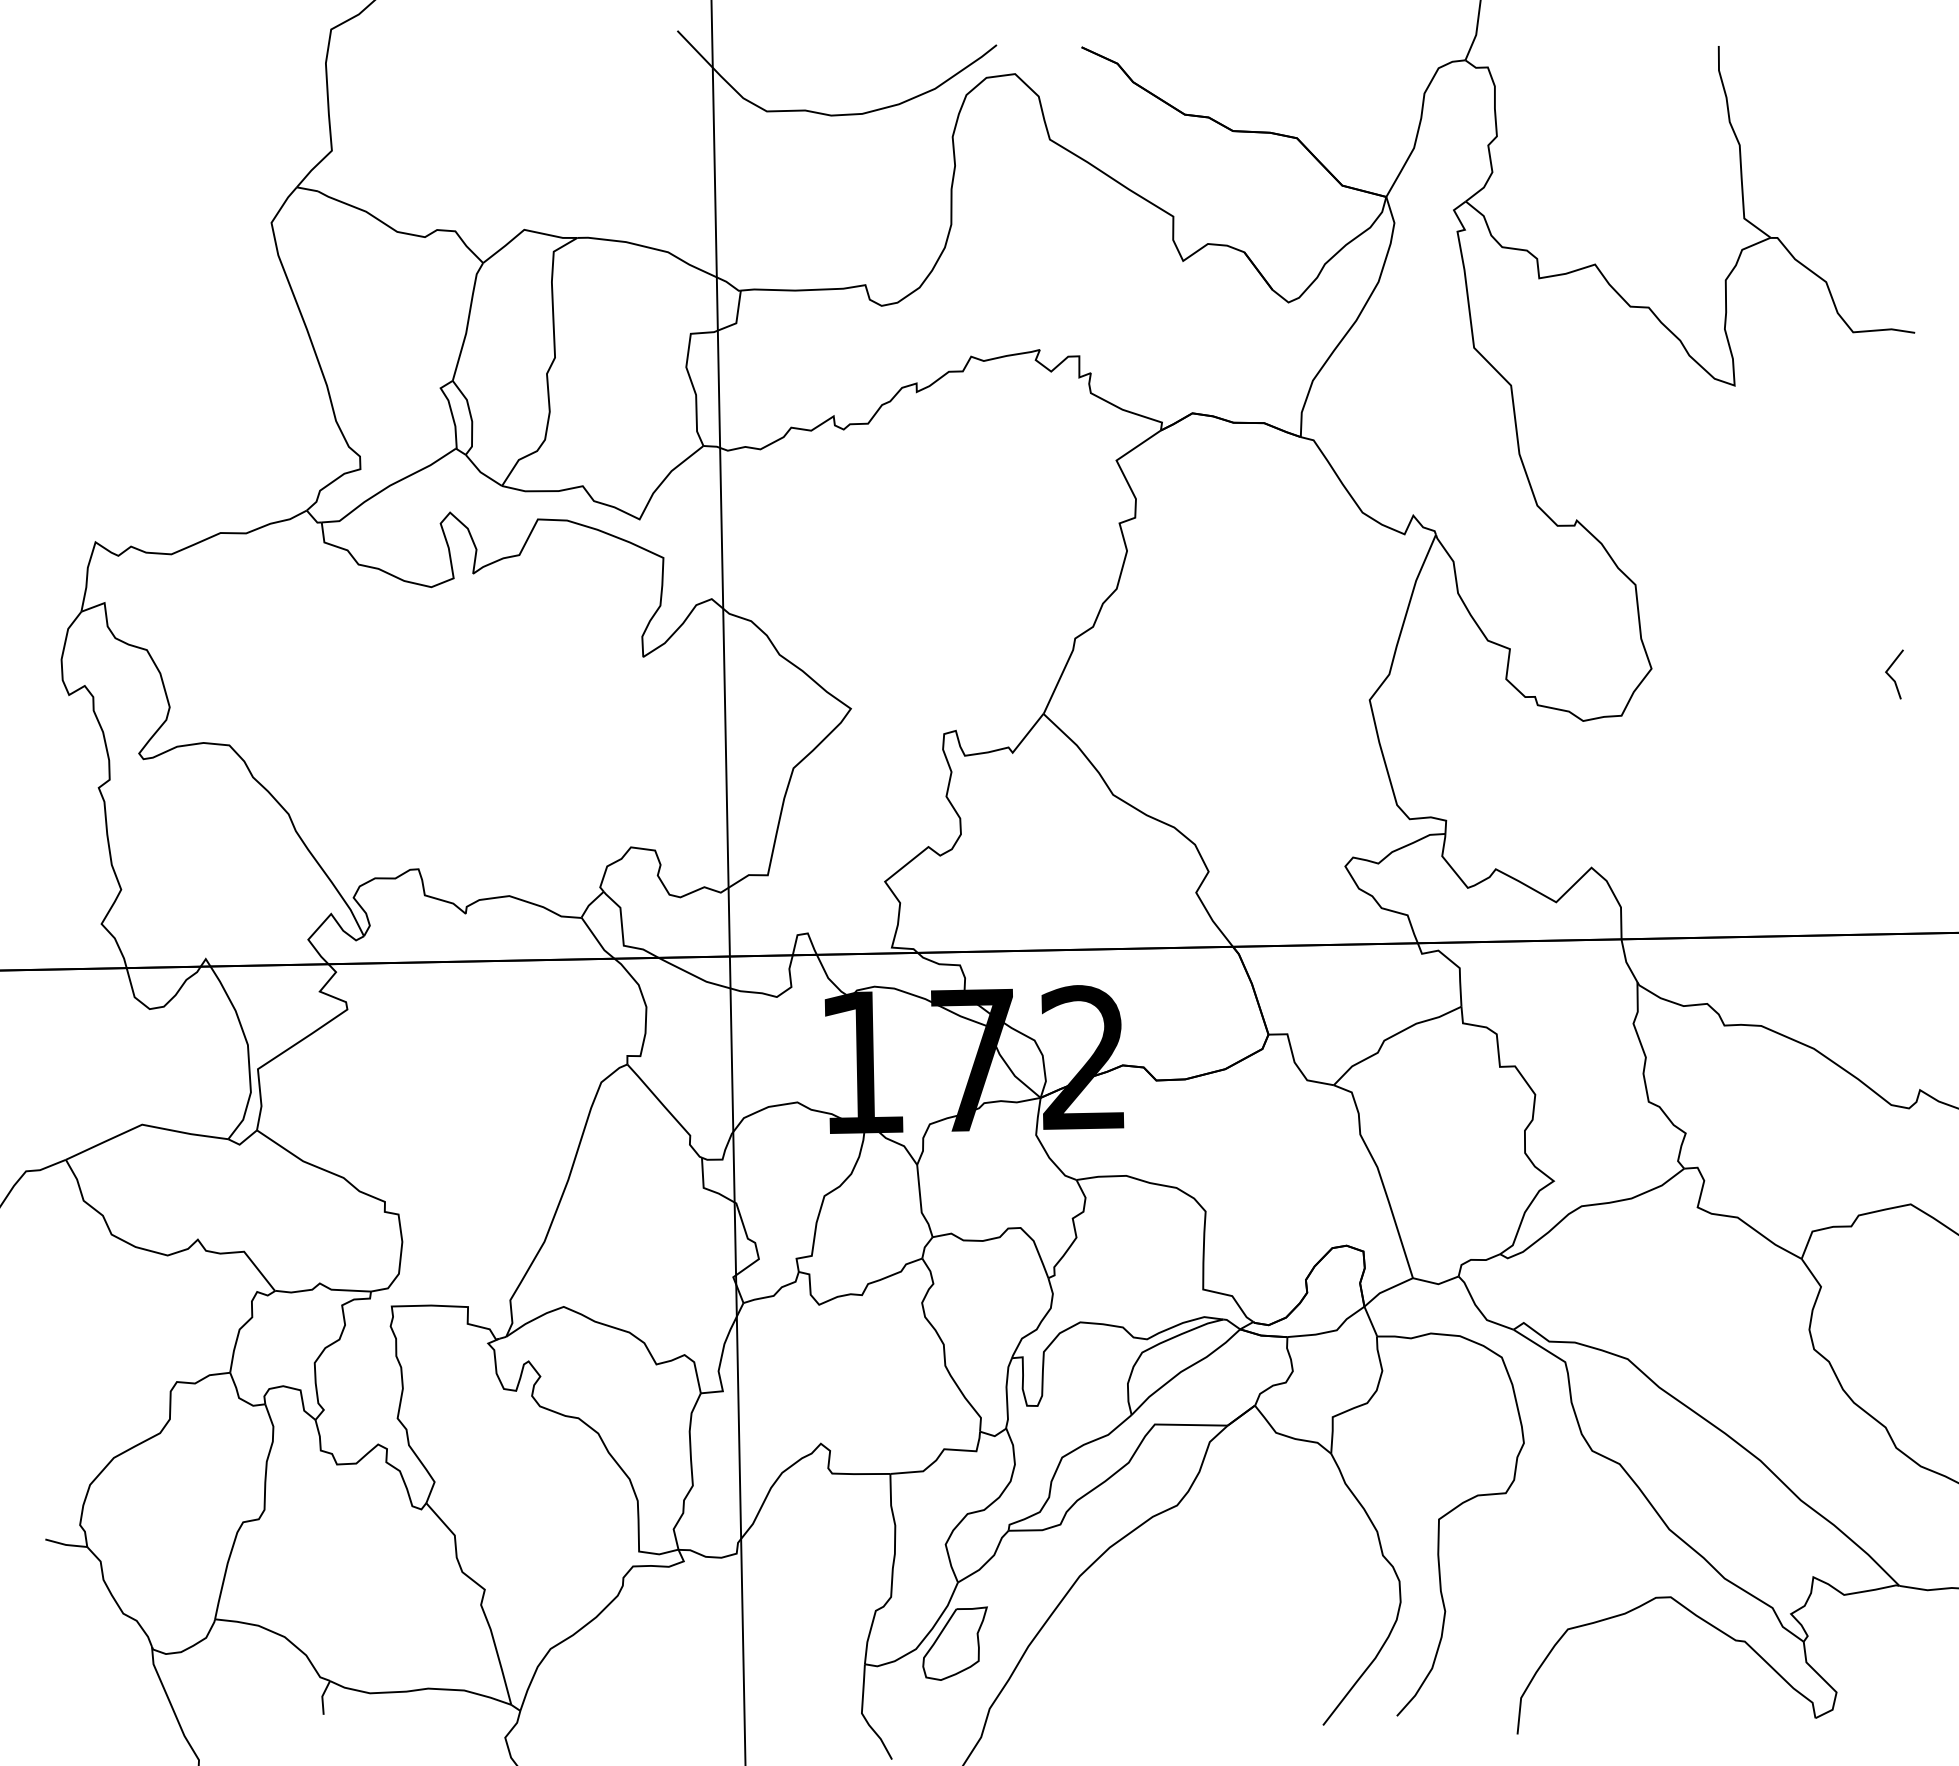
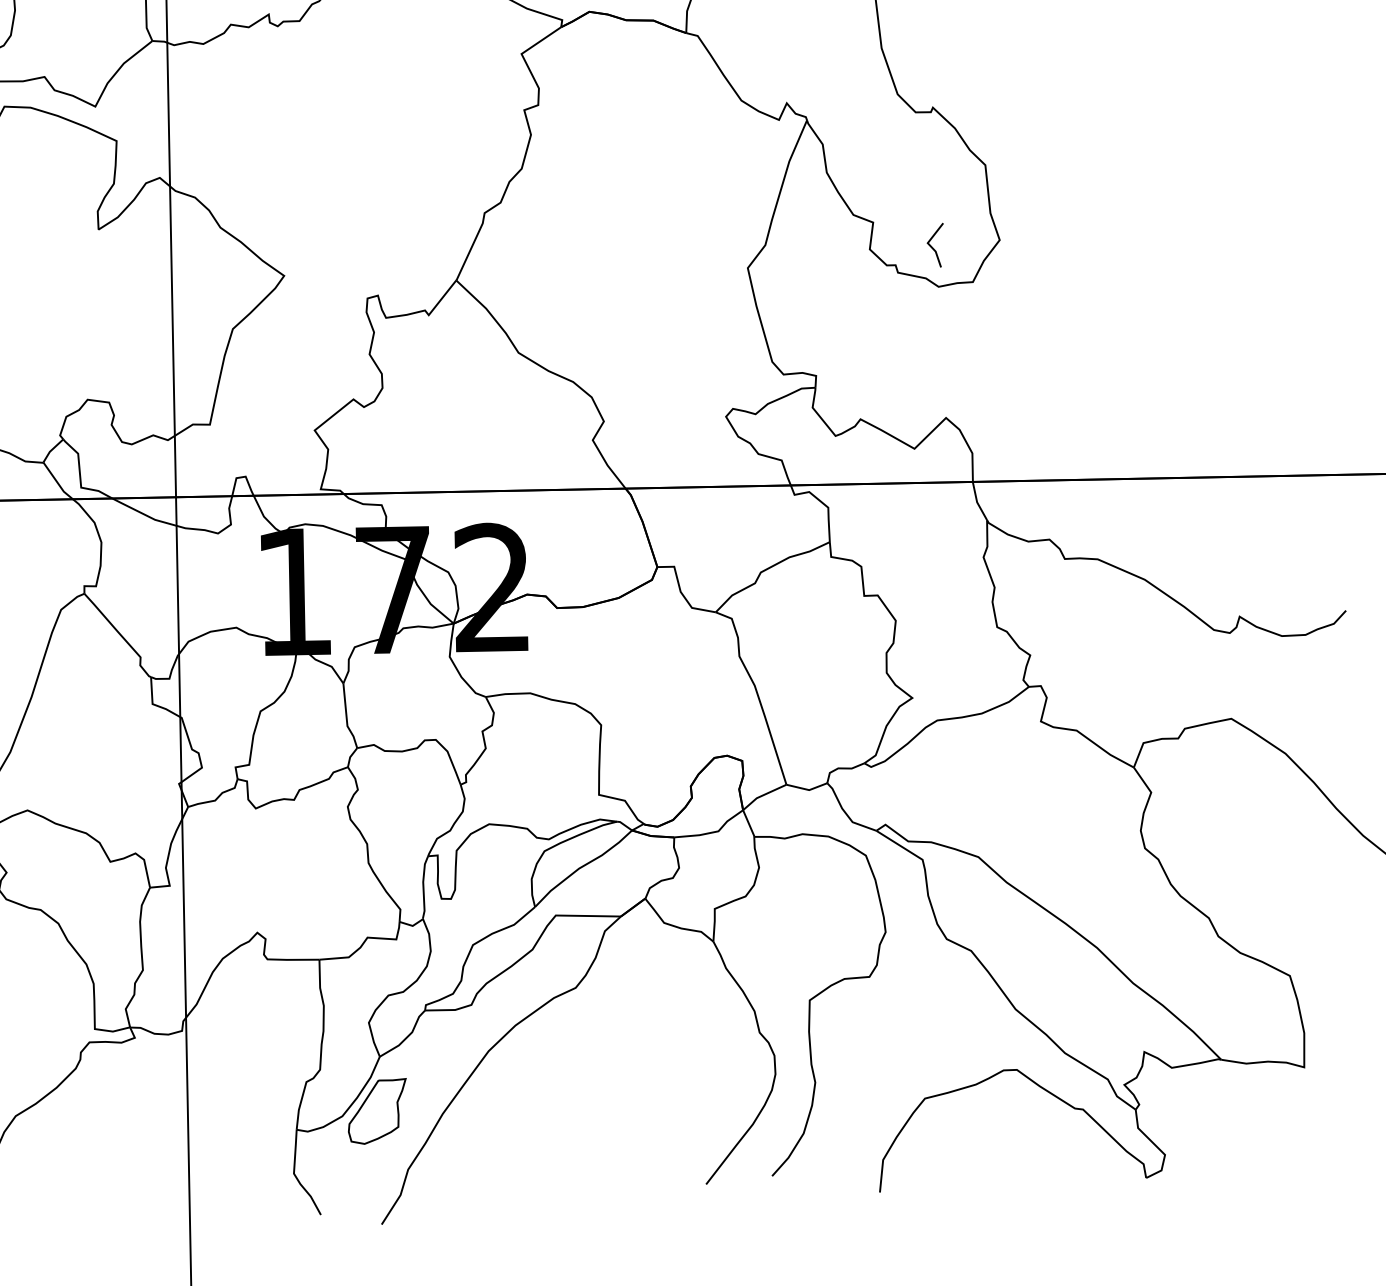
line: (1891, 676) -> (932, 247), moved

